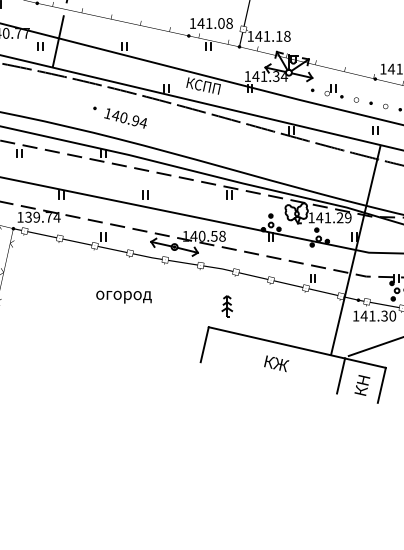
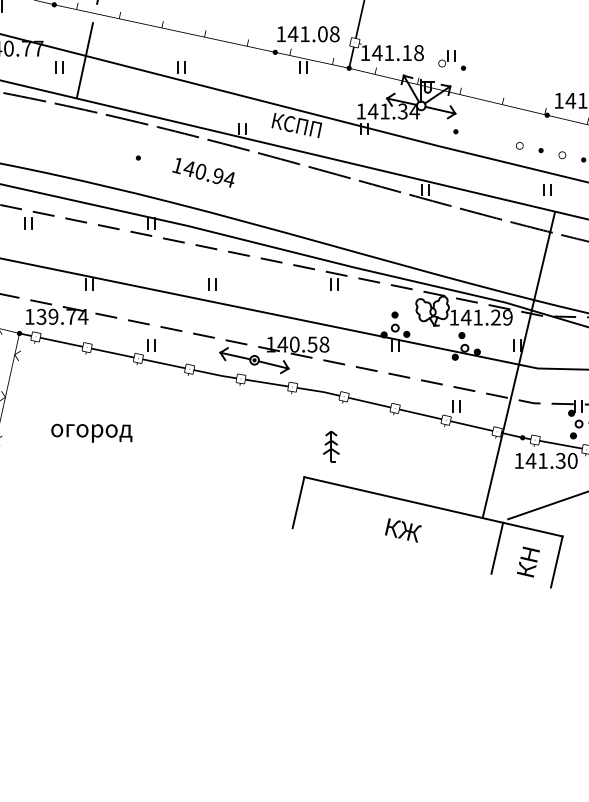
part: (333, 91) -> (451, 60), moved
text: (125, 118) -> (203, 172), moved
text: (123, 296) -> (91, 432), moved

